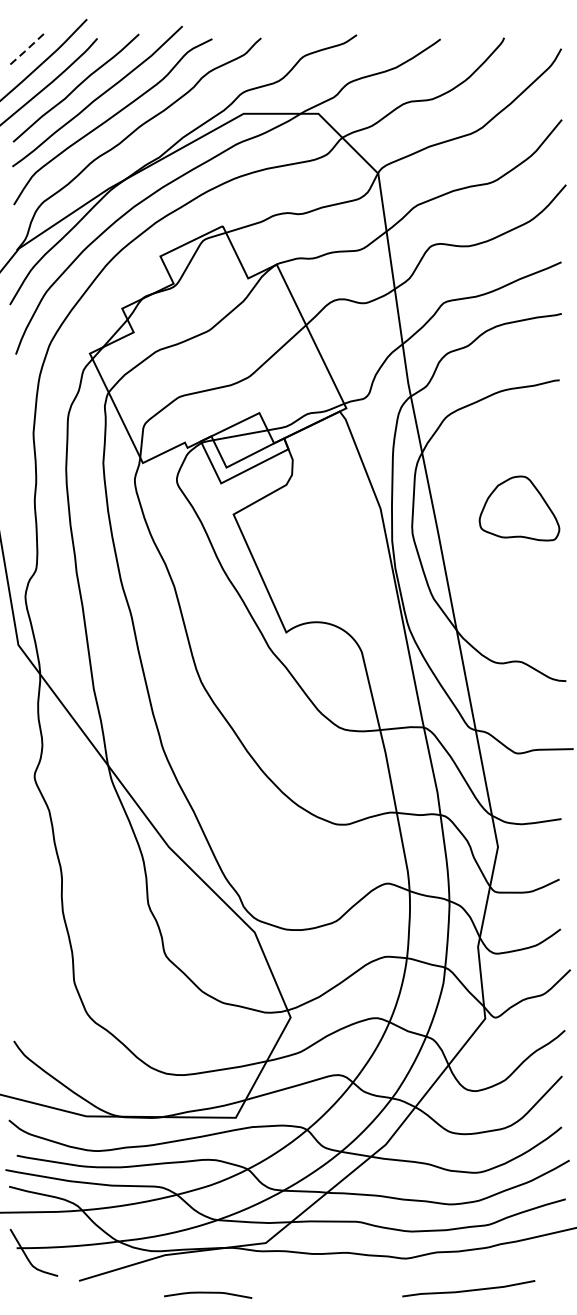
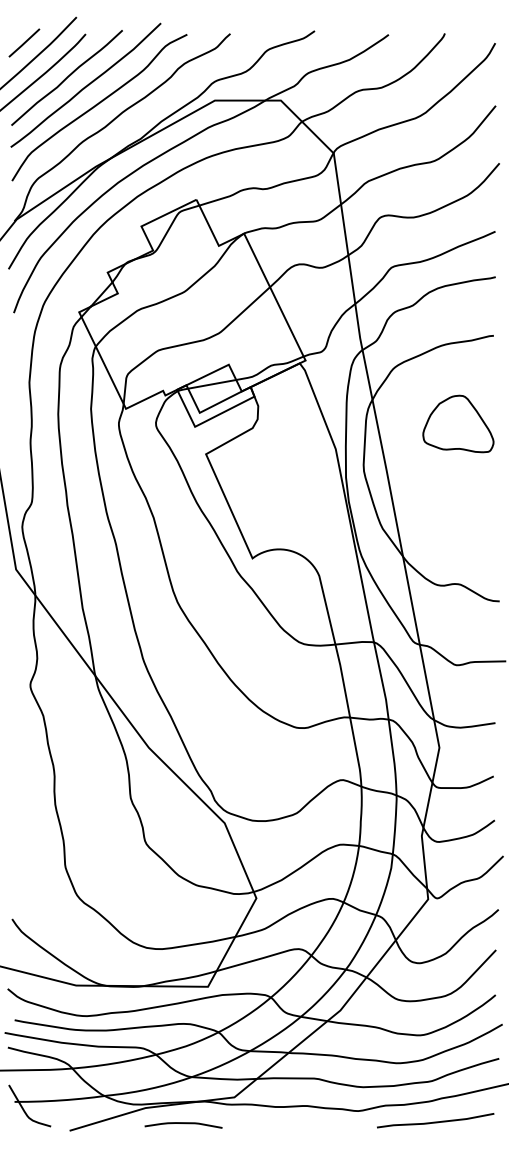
line: (27, 49) -> (24, 43), dashed -> solid
part: (519, 507) -> (458, 423), moved
line: (468, 1289) -> (435, 1121), moved
curve: (209, 1294) -> (184, 1124), moved

